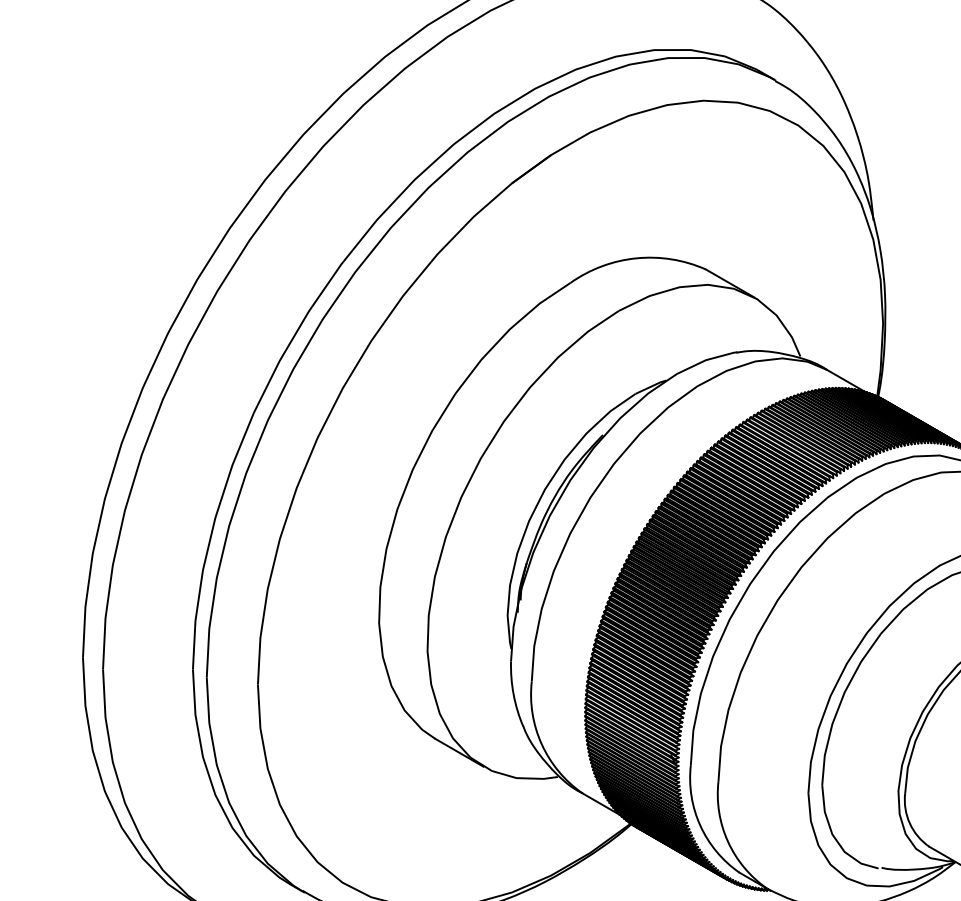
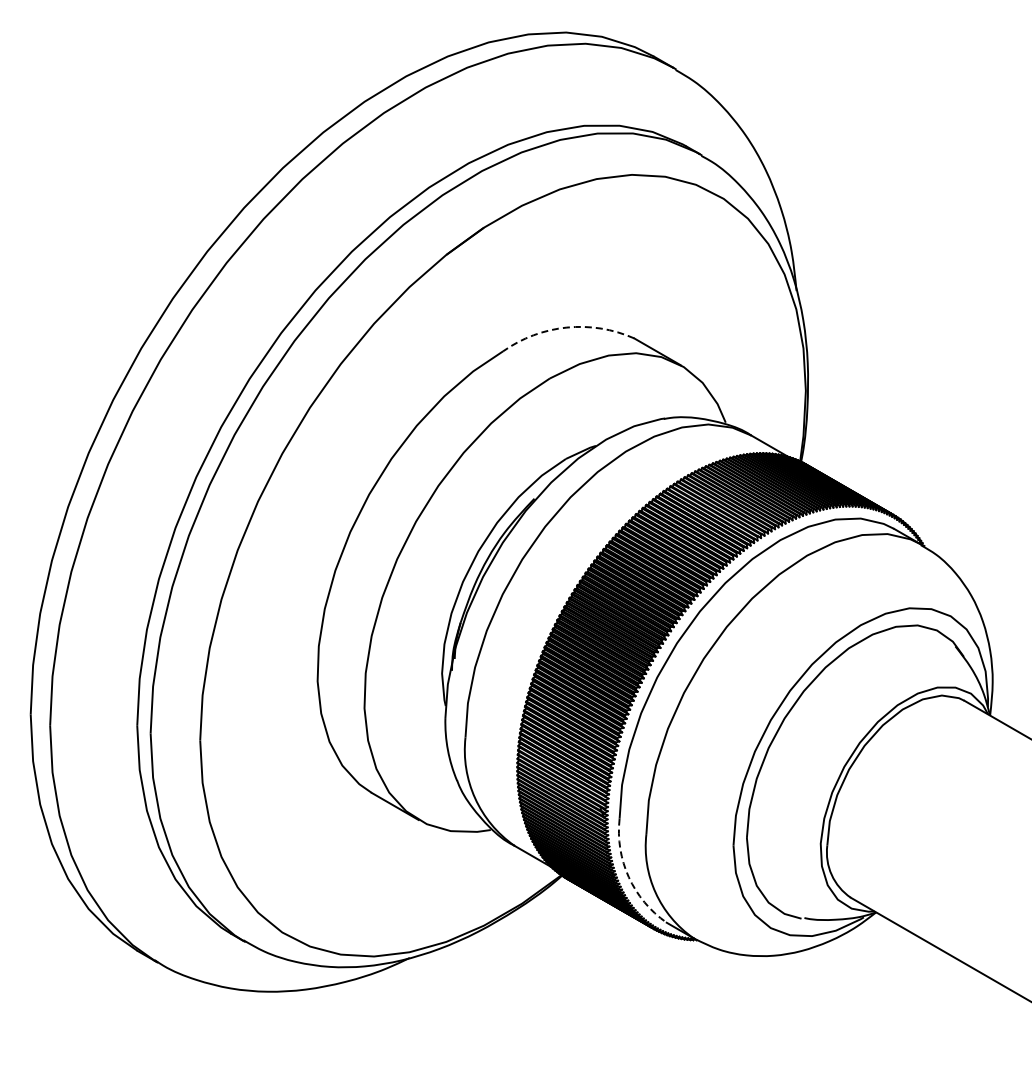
arc: (636, 258) -> (566, 327), solid -> dashed
arc: (700, 825) -> (628, 877), solid -> dashed

